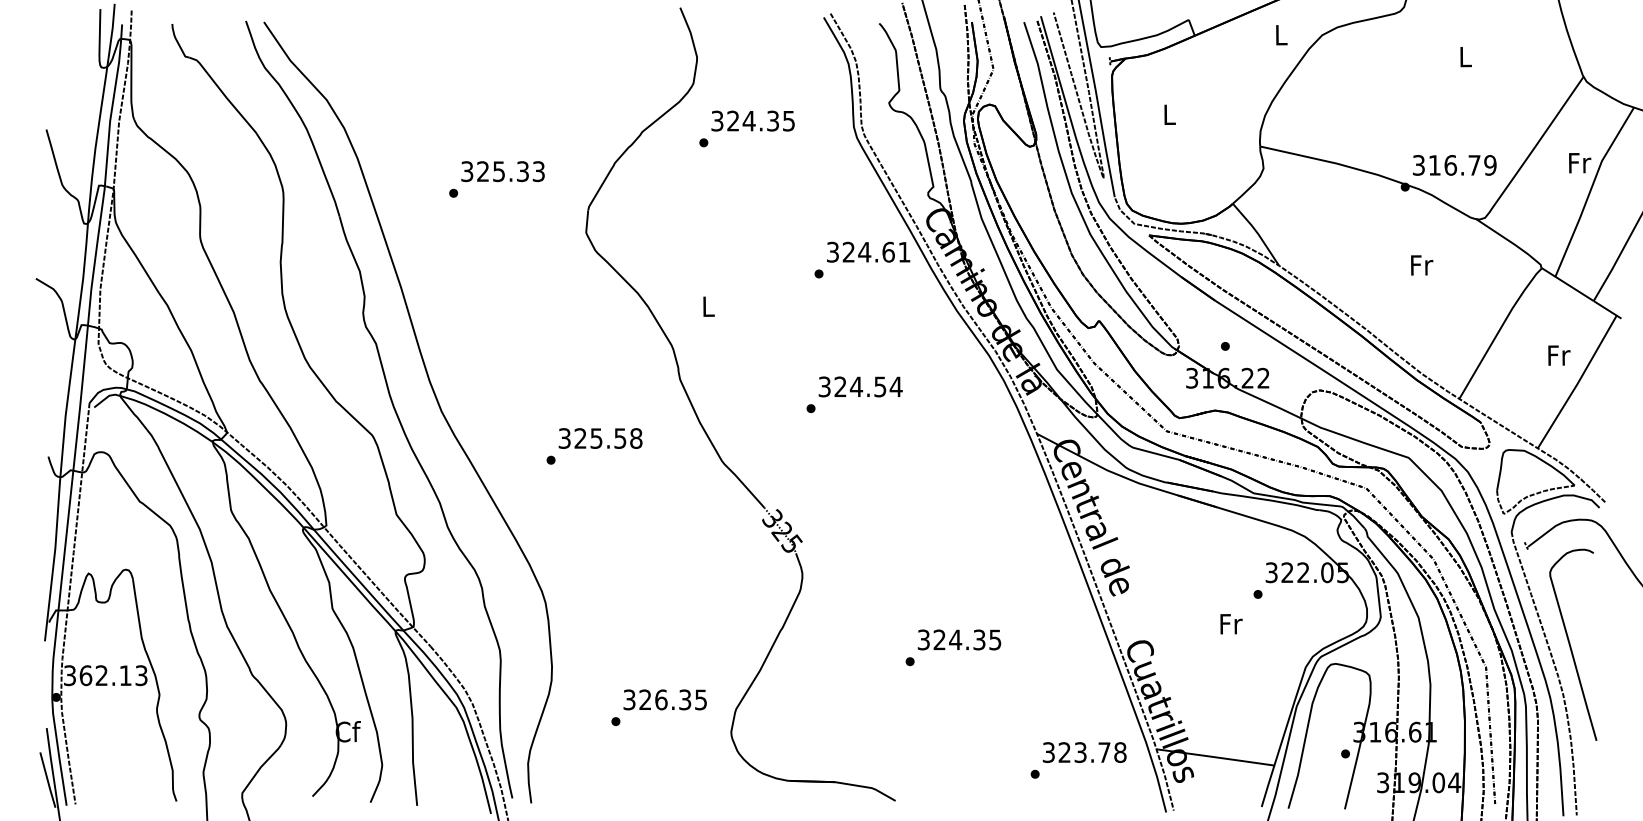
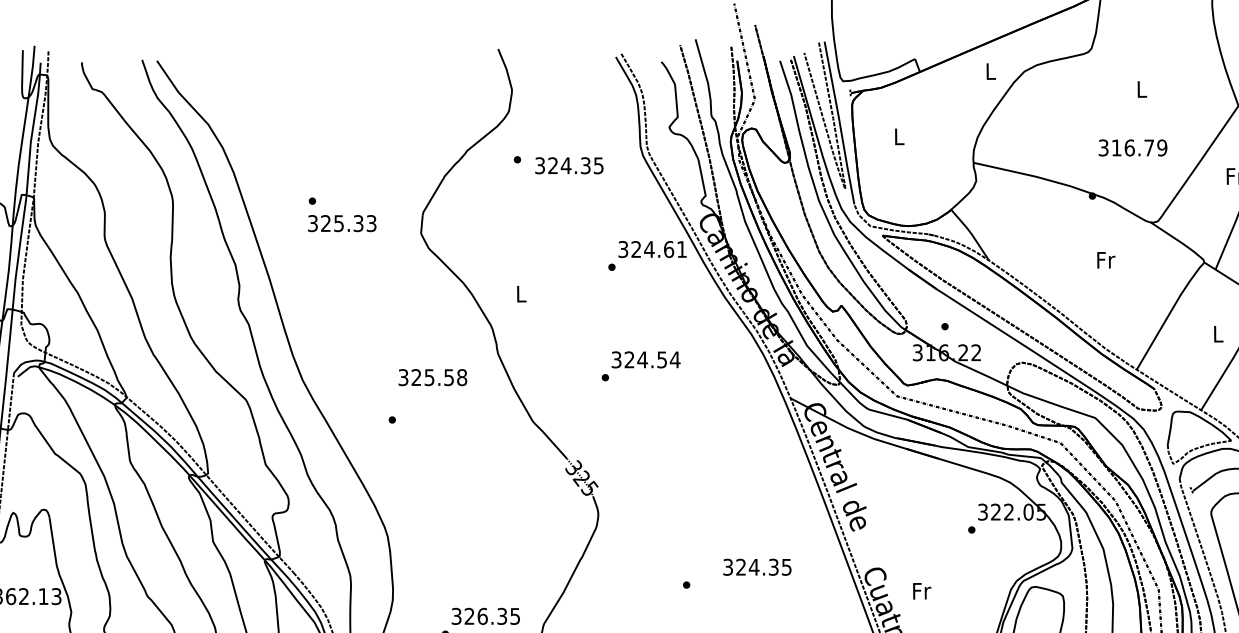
text: (752, 120) -> (568, 165), moved
text: (1454, 165) -> (1132, 148), moved
text: (502, 171) -> (341, 223), moved
text: (1559, 355) -> (1218, 334), Fr -> L
text: (600, 438) -> (432, 377), moved
text: (1231, 624) -> (922, 591), moved
text: (959, 639) -> (757, 566), moved

